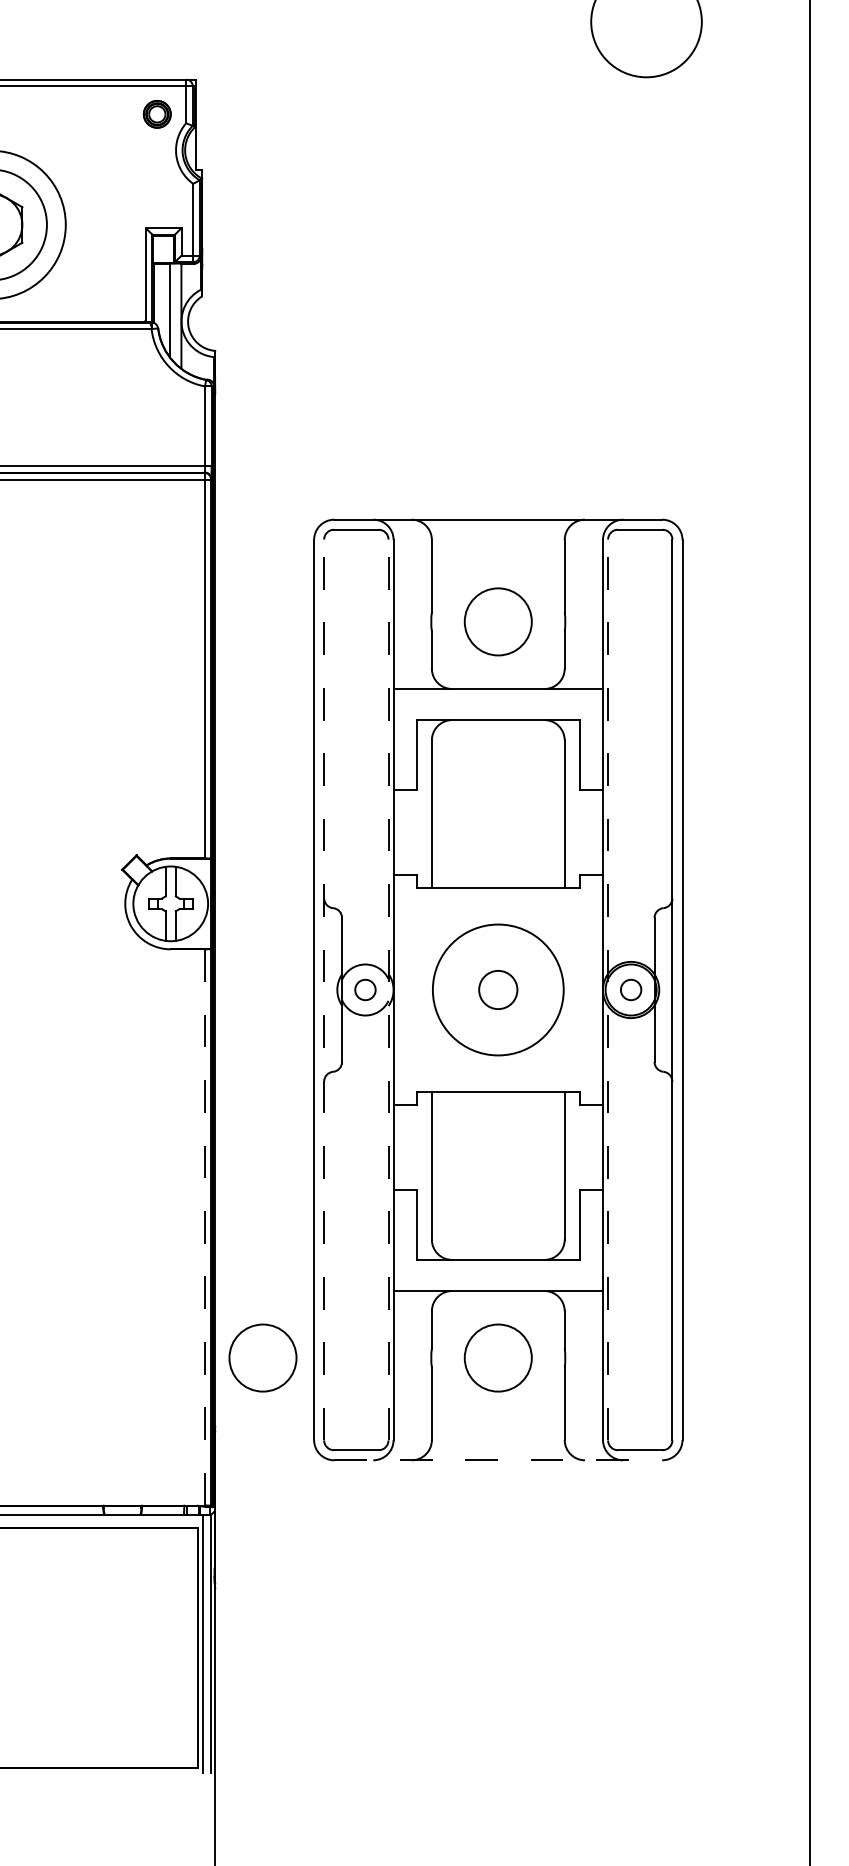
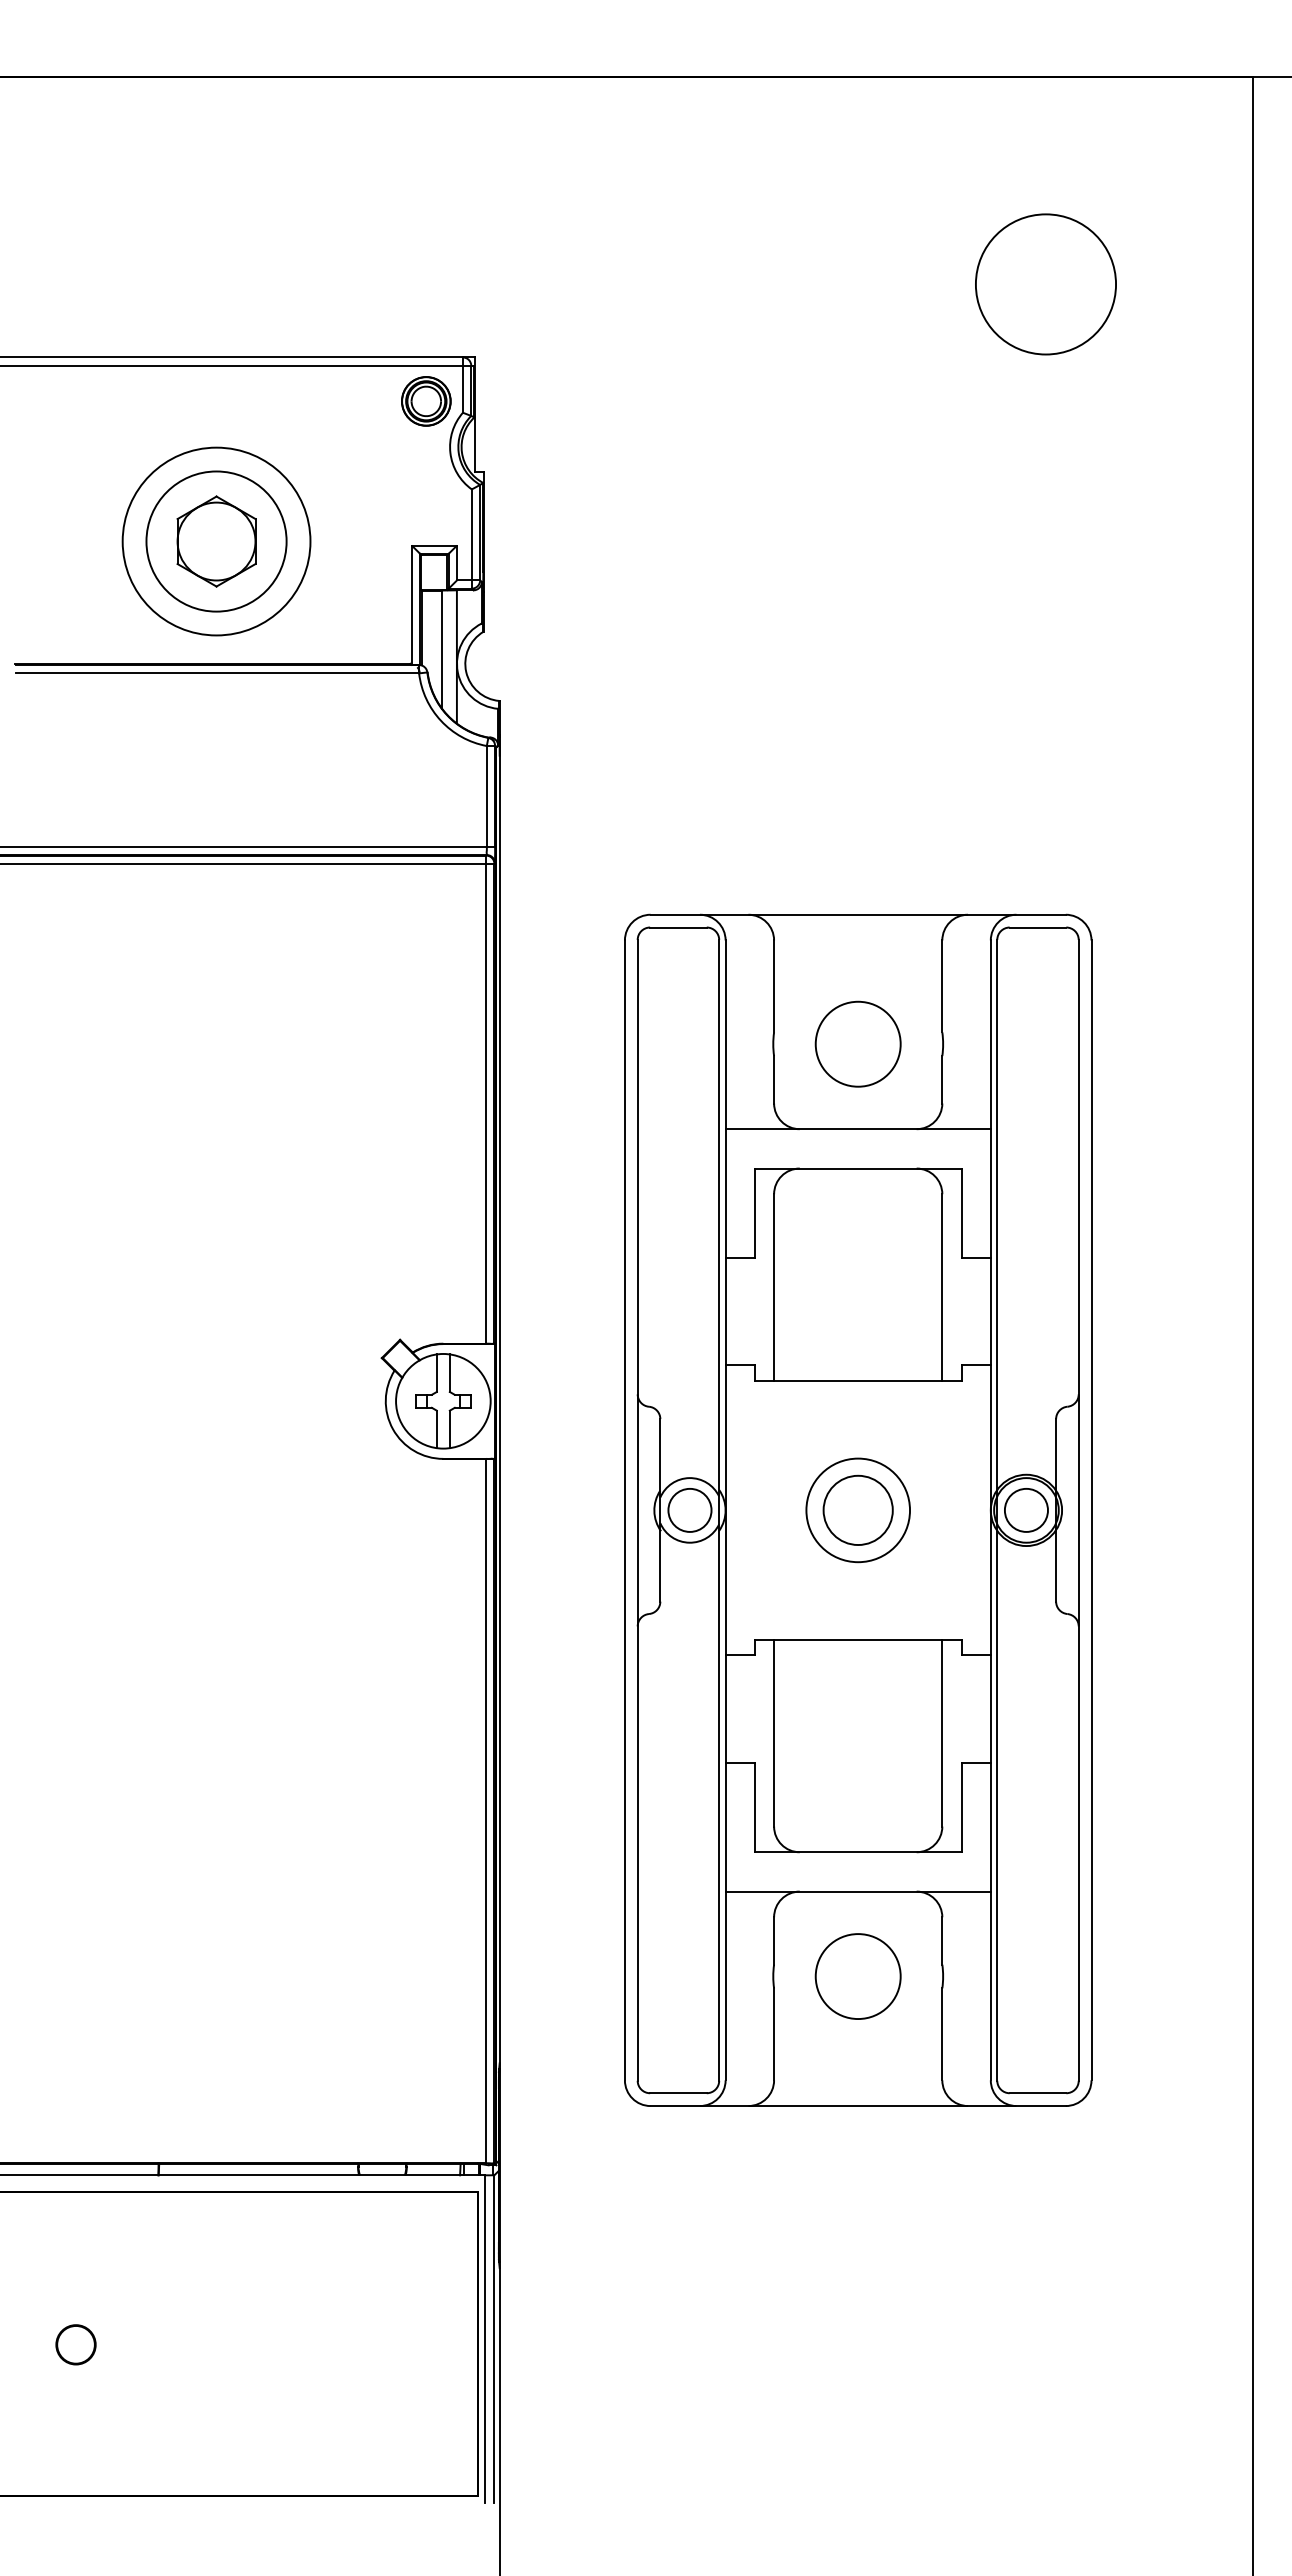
part: (157, 114) -> (426, 401), size x1.43
line: (324, 989) -> (637, 1509), dashed -> solid
circle: (365, 989) -> (689, 1509), size x1.67
line: (388, 989) -> (719, 1509), dashed -> solid
line: (608, 989) -> (997, 1509), dashed -> solid
circle: (630, 989) -> (1025, 1509), size x1.67
circle: (497, 990) -> (857, 1510), size x1.43
circle: (498, 990) -> (858, 1510), size x0.62
line: (204, 1226) -> (486, 1810), dashed -> solid
circle: (262, 1358) -> (559, 1976), removed
line: (498, 1460) -> (858, 2106), dashed -> solid

